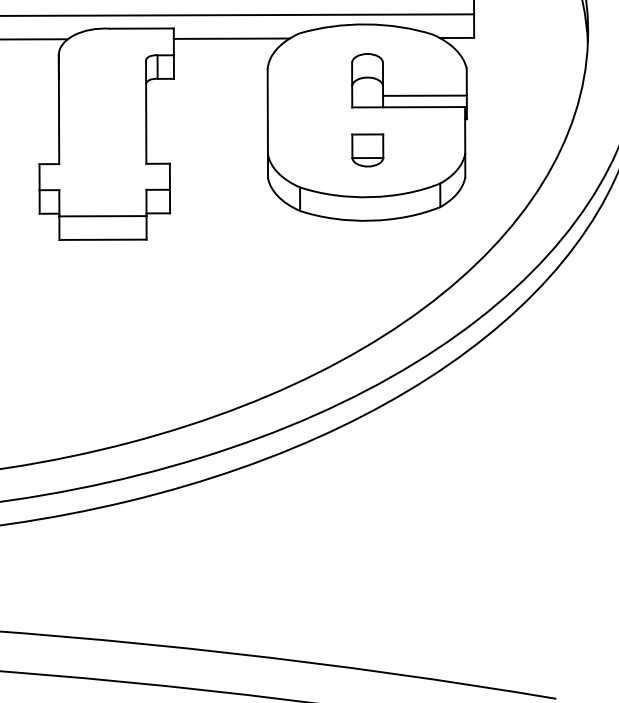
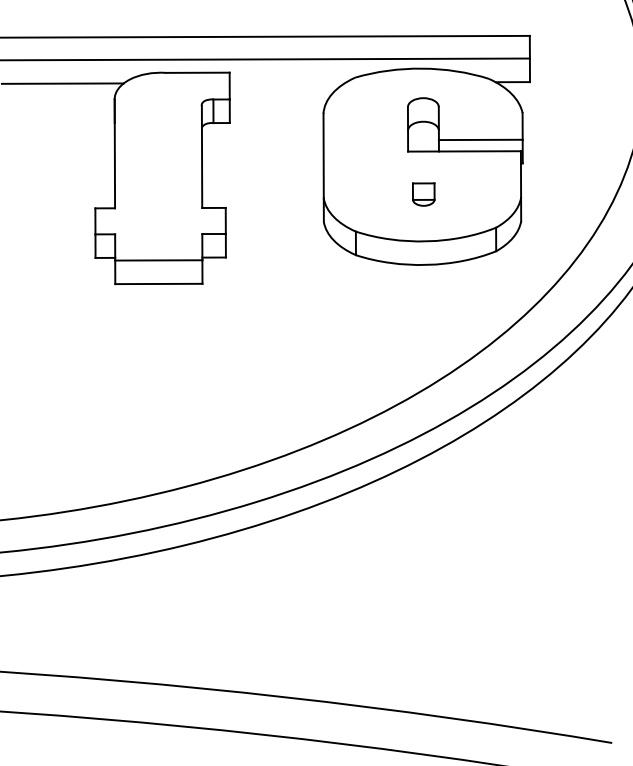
line: (231, 38) -> (287, 82), removed
part: (367, 150) -> (423, 194), size x0.7

